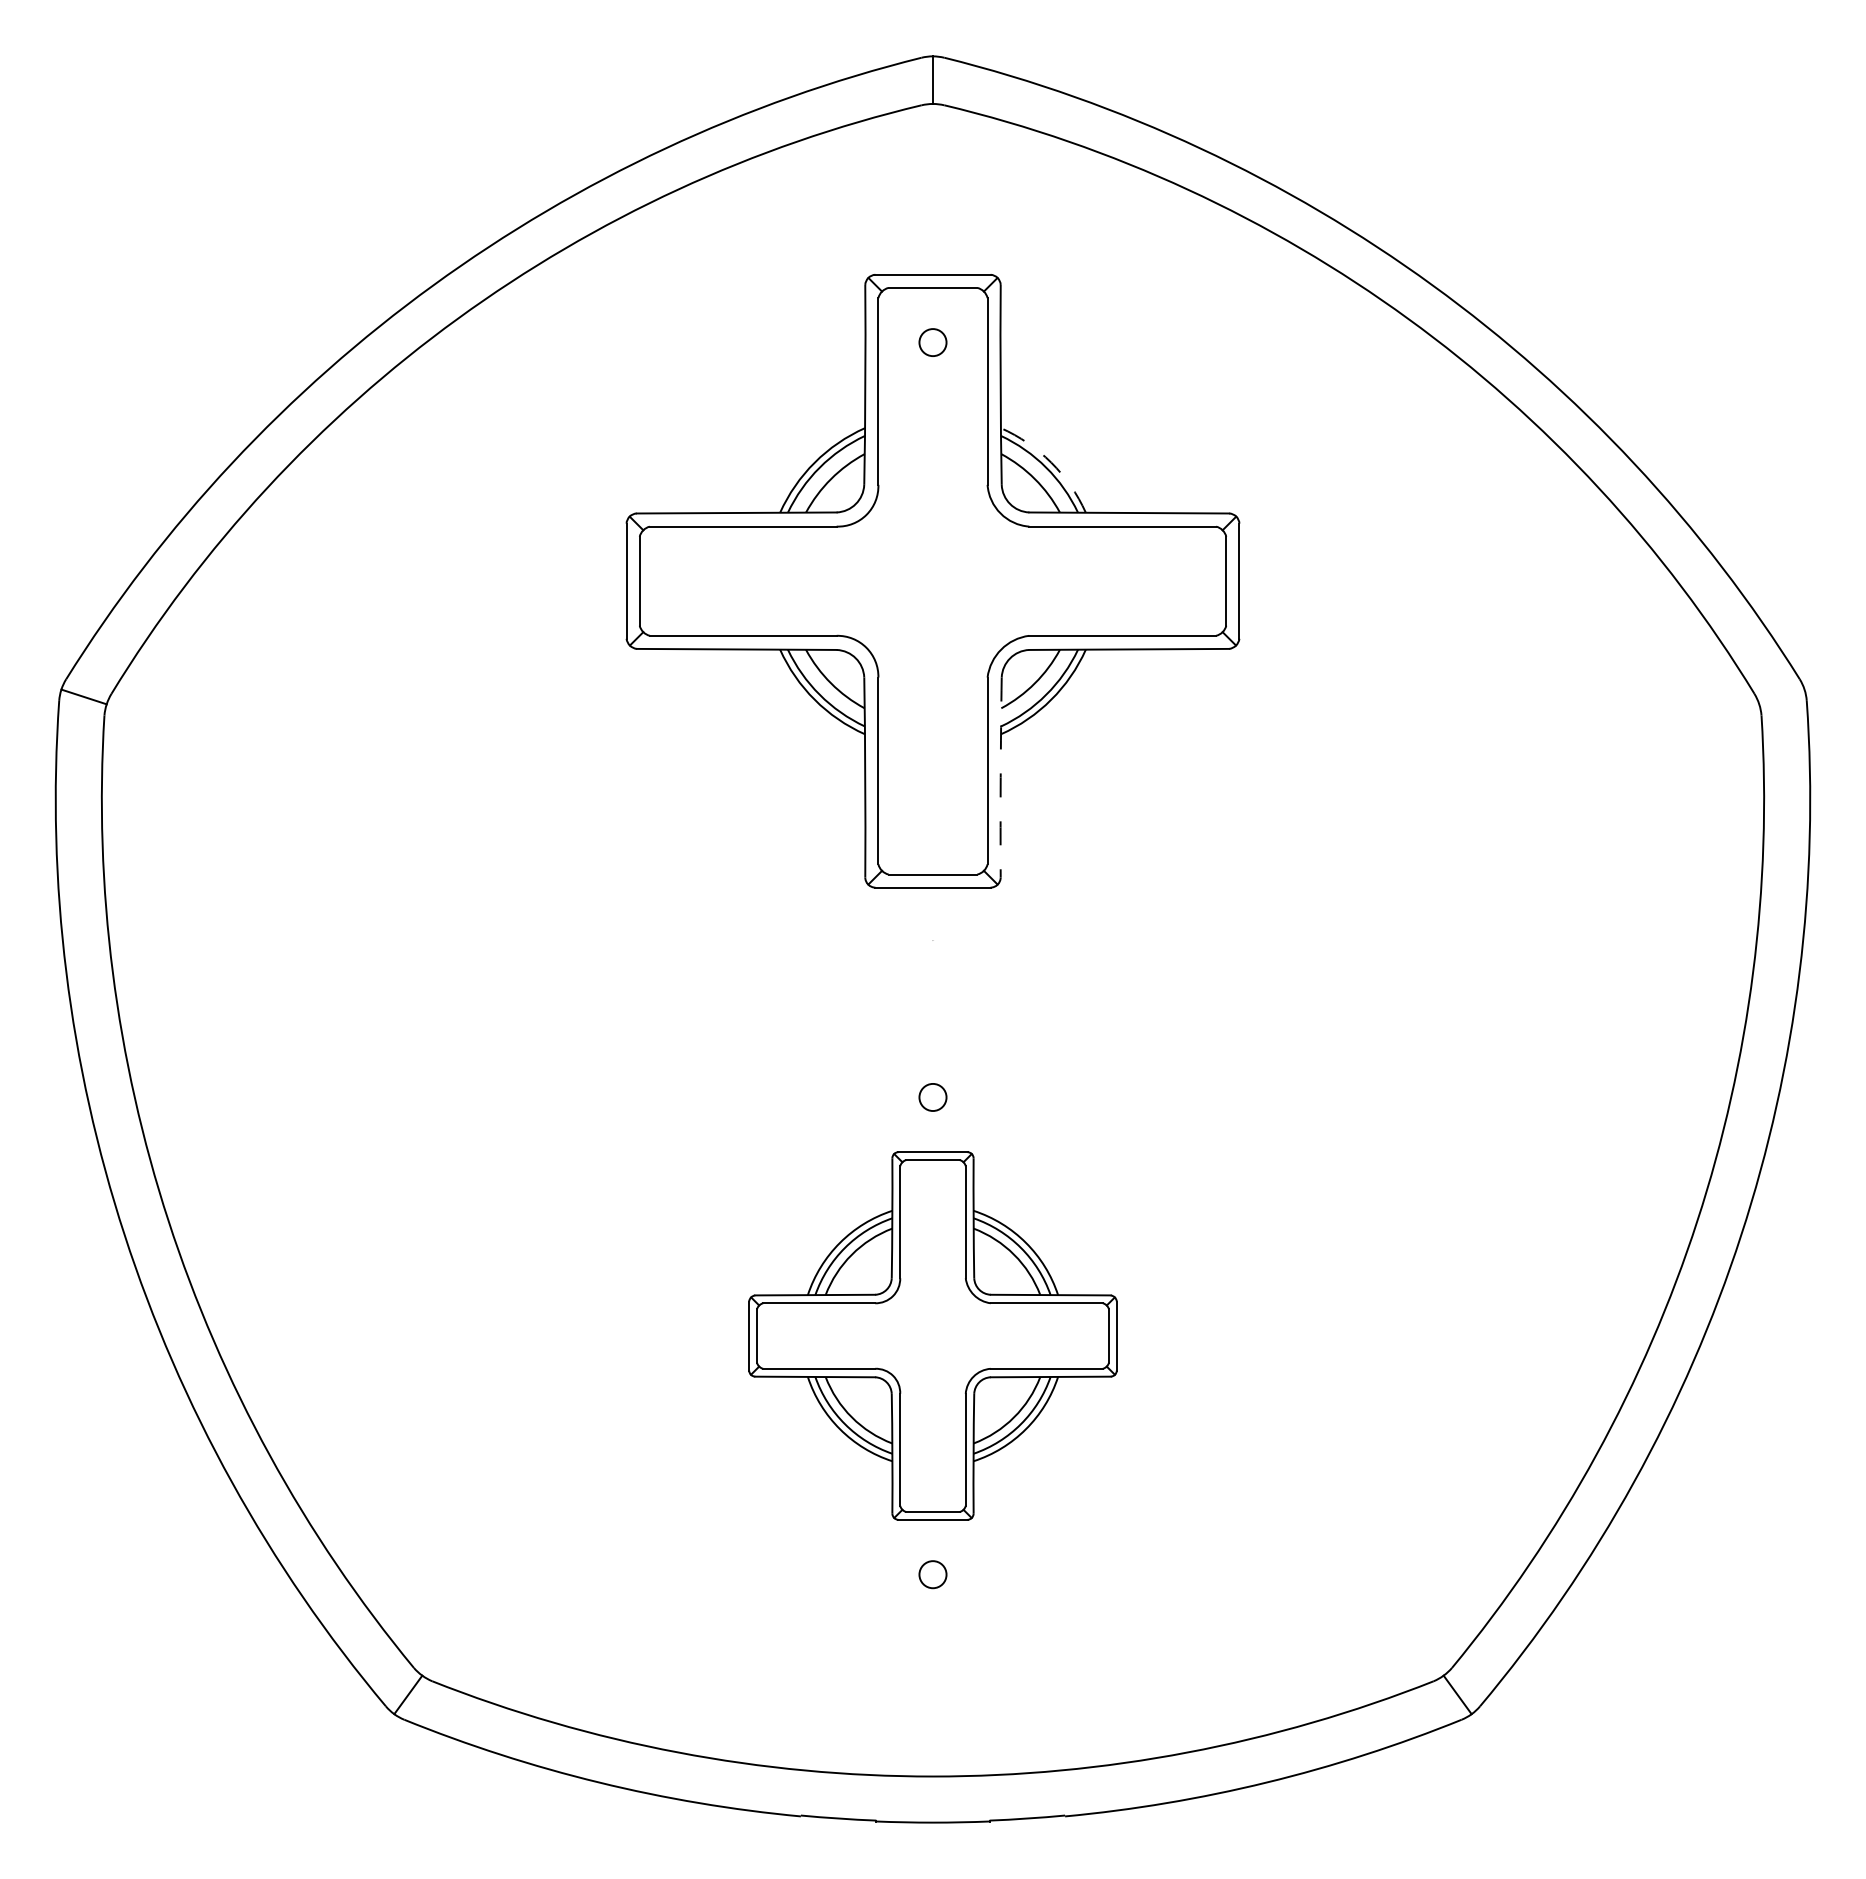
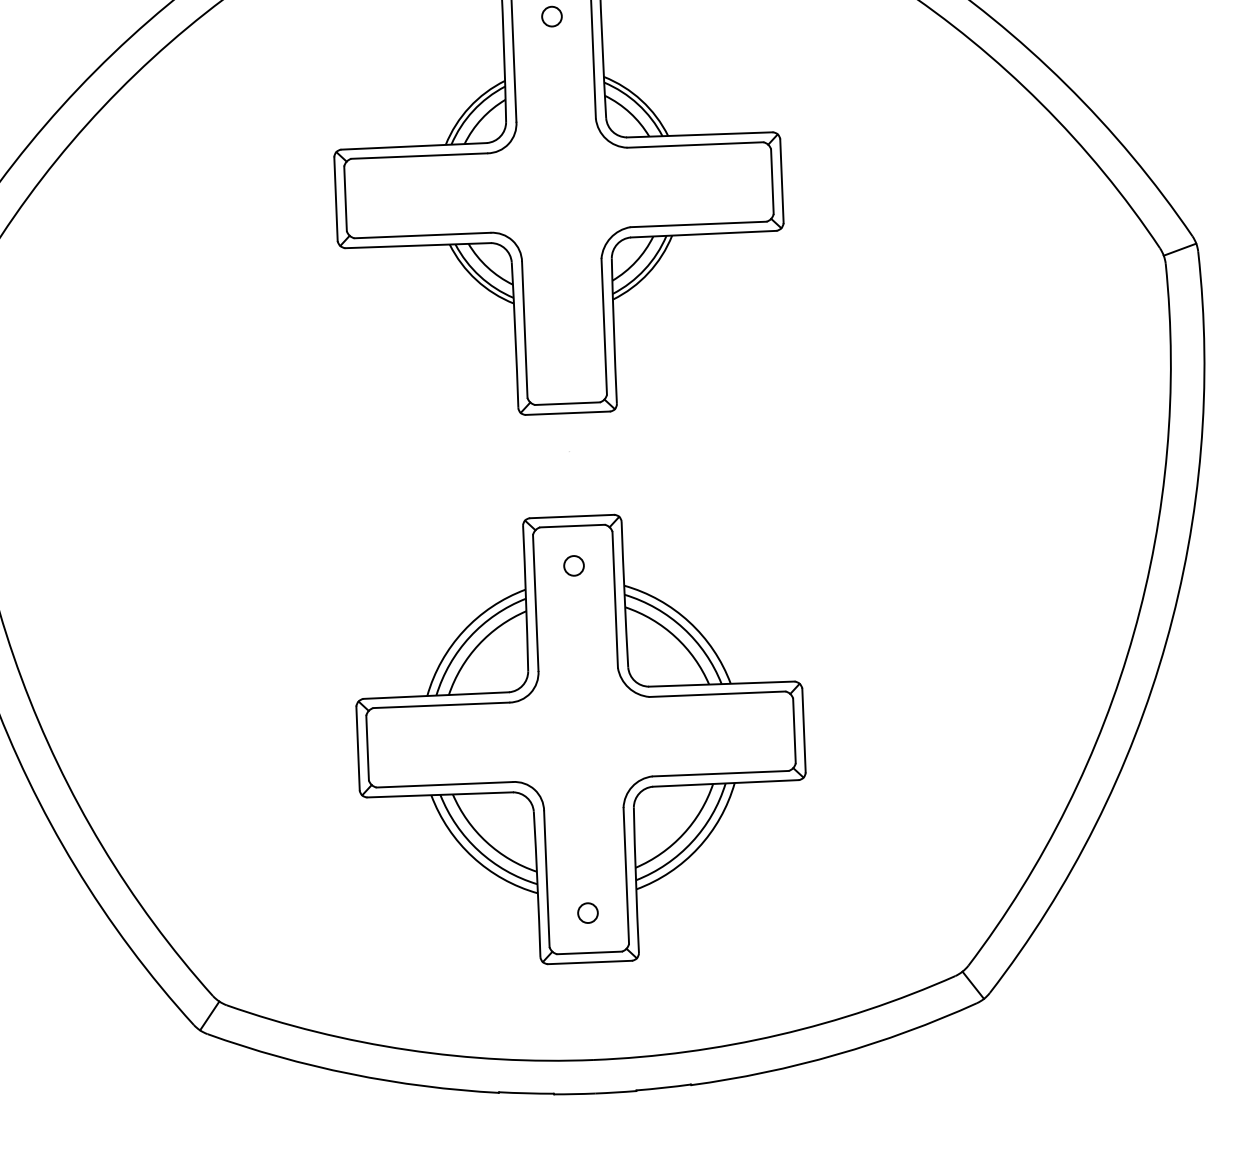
arc: (1051, 462) -> (641, 100), dashed -> solid
line: (1781, 696) -> (1179, 249), added
arc: (1000, 777) -> (613, 331), dashed -> solid
part: (932, 1335) -> (580, 739), size x1.67

